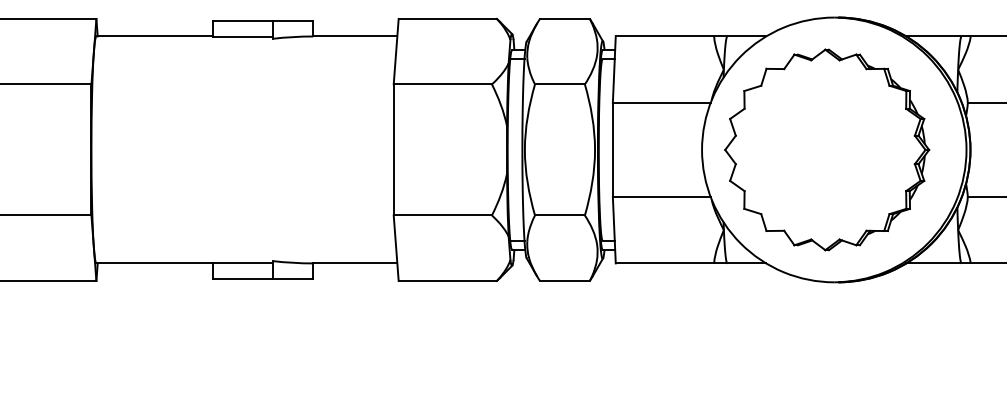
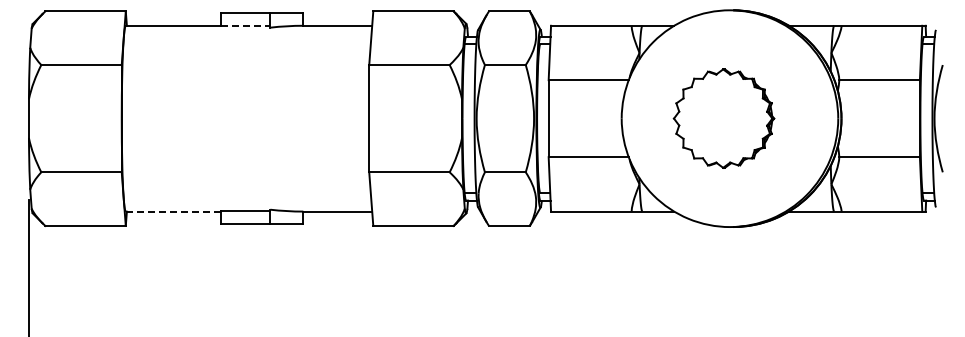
line: (242, 37) -> (245, 26), solid -> dashed
part: (826, 149) -> (723, 118), size x0.6
line: (154, 263) -> (173, 211), solid -> dashed

